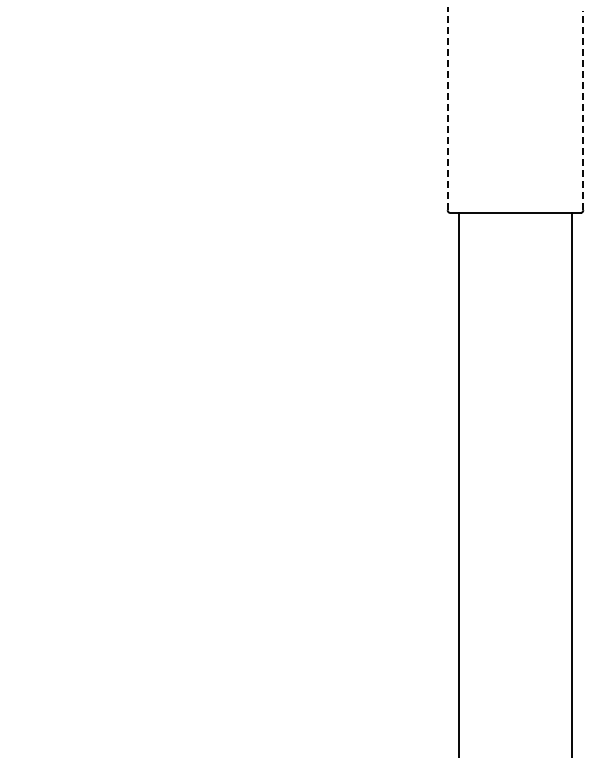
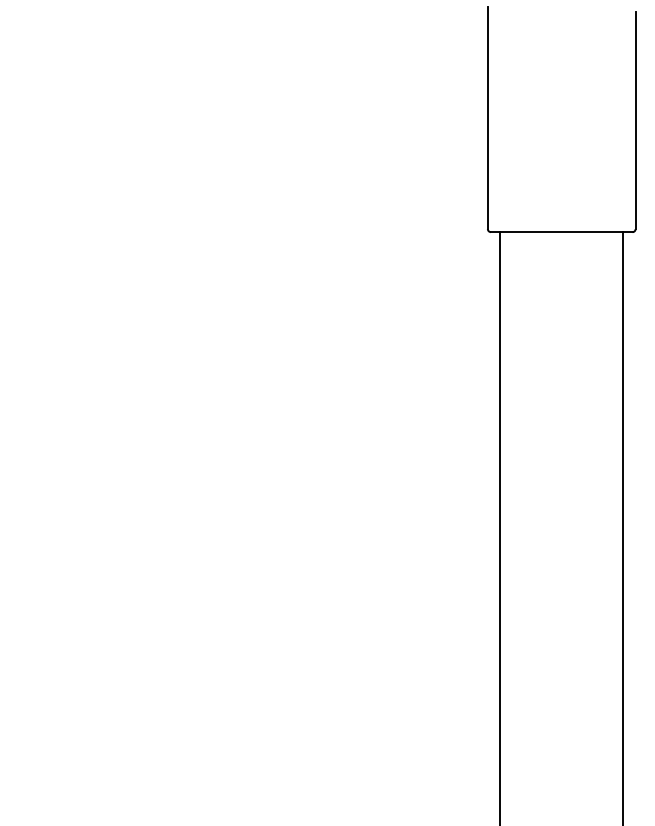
line: (447, 108) -> (487, 118), dashed -> solid
line: (583, 110) -> (635, 120), dashed -> solid

